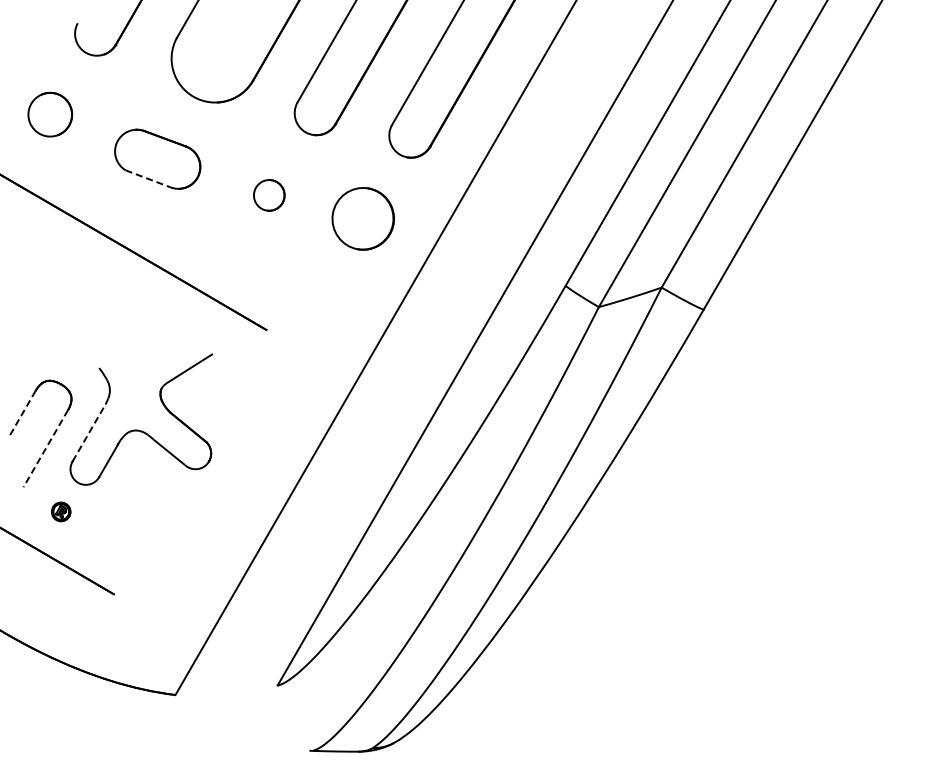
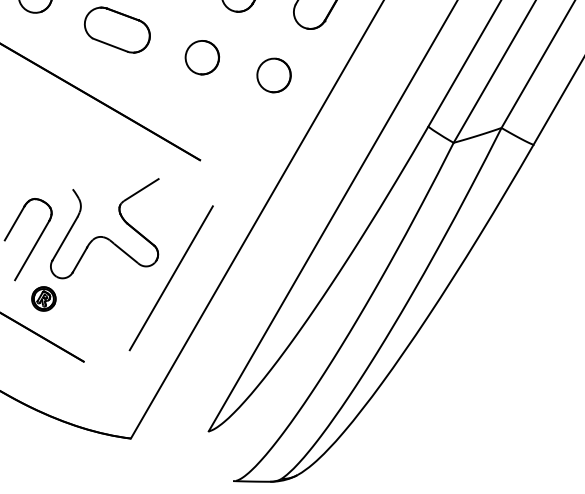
line: (148, 179) -> (110, 45), dashed -> solid
part: (269, 195) -> (202, 57), size x1.43
part: (363, 218) -> (274, 75), size x0.71
line: (23, 412) -> (15, 223), dashed -> solid
line: (89, 432) -> (65, 238), dashed -> solid
line: (45, 449) -> (31, 251), dashed -> solid
line: (228, 484) -> (171, 278), added
part: (60, 511) -> (43, 298), size x1.67

